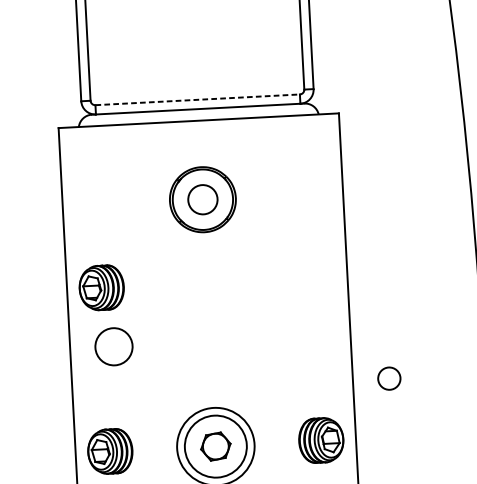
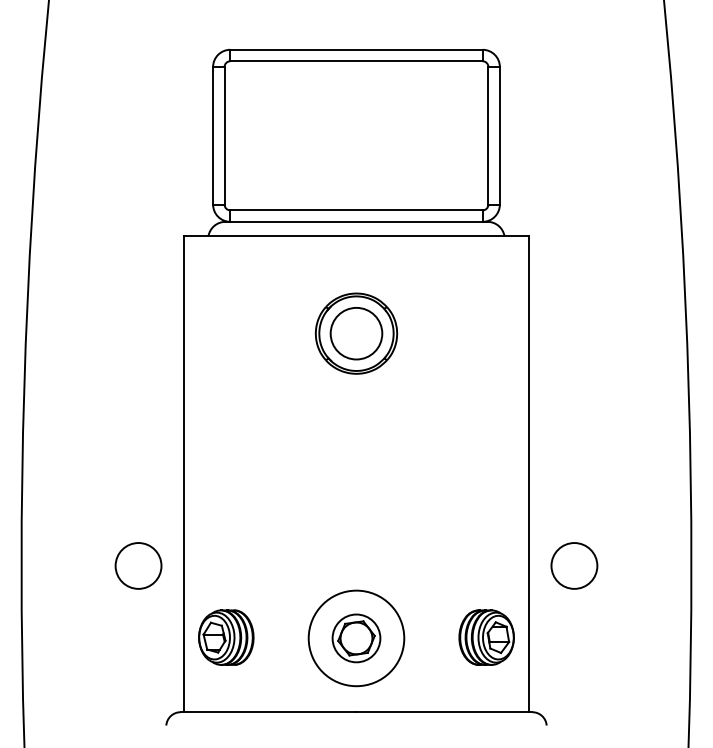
line: (198, 99) -> (357, 210), dashed -> solid
circle: (202, 199) -> (356, 333), size x1.43
part: (101, 287) -> (226, 435), removed
circle: (113, 346) -> (138, 565), moved
circle: (389, 378) -> (574, 565), size x1.67
circle: (215, 446) -> (356, 638), size x0.62

